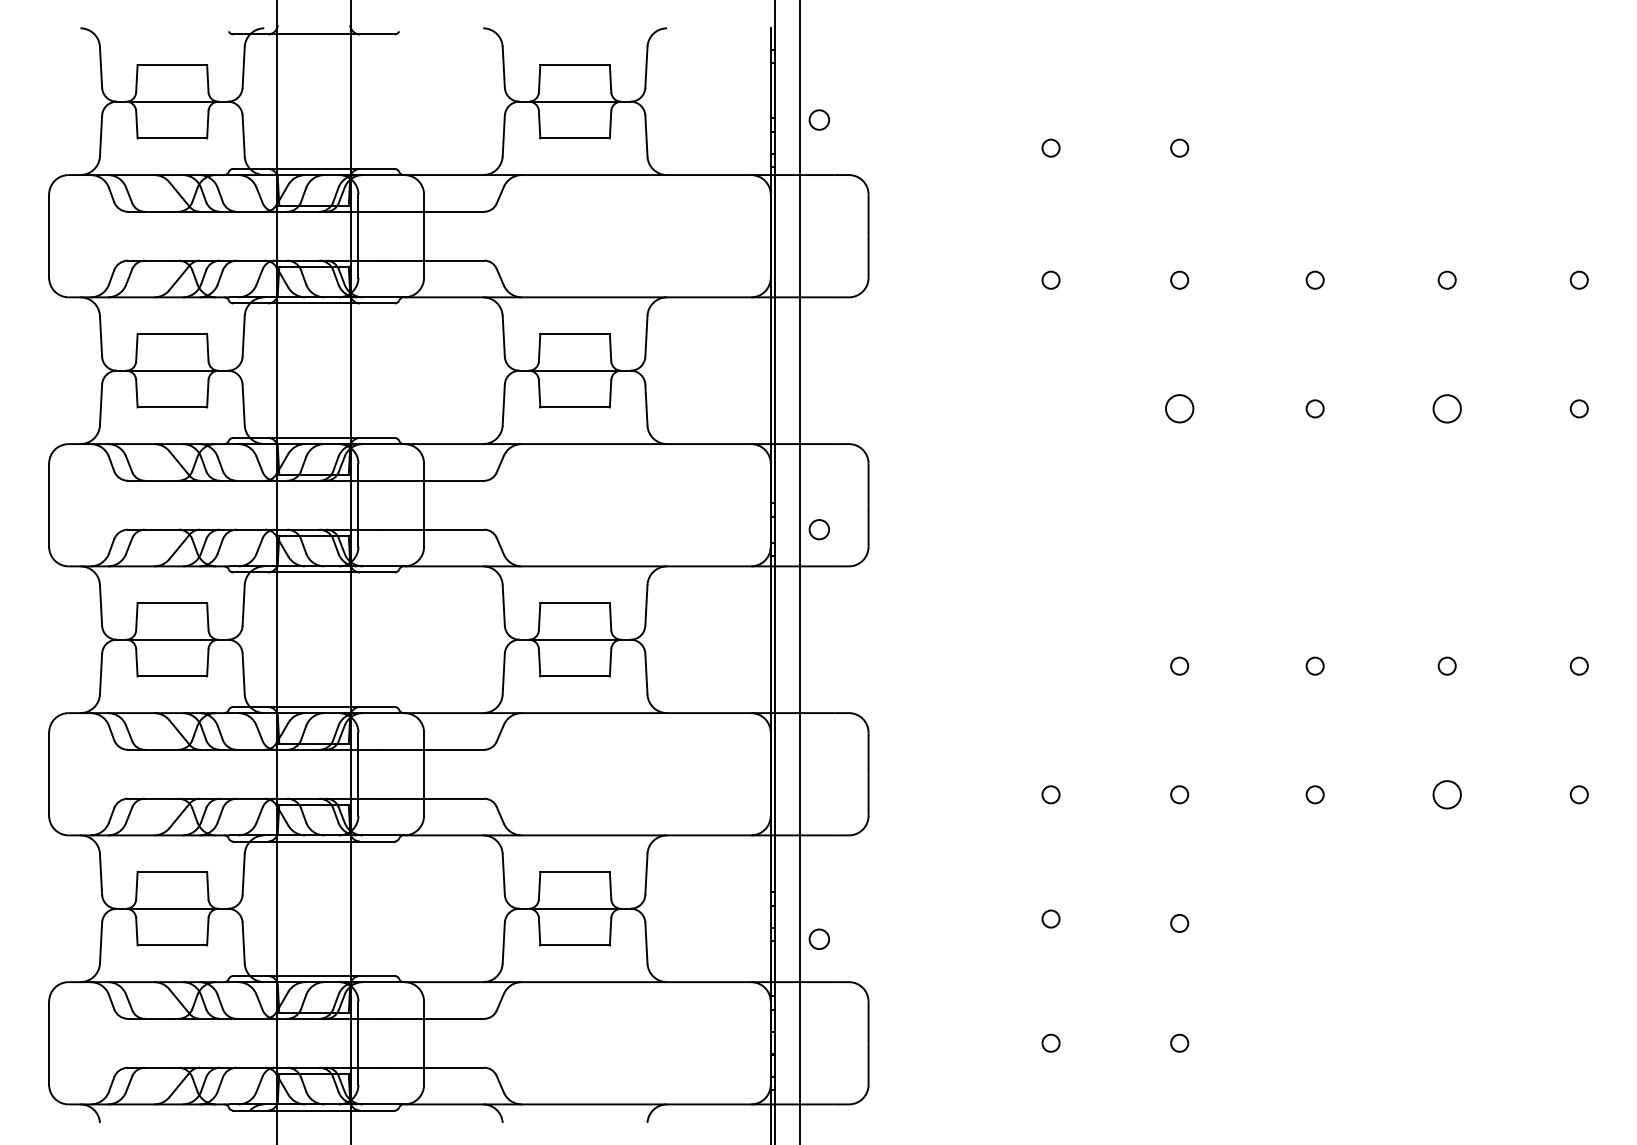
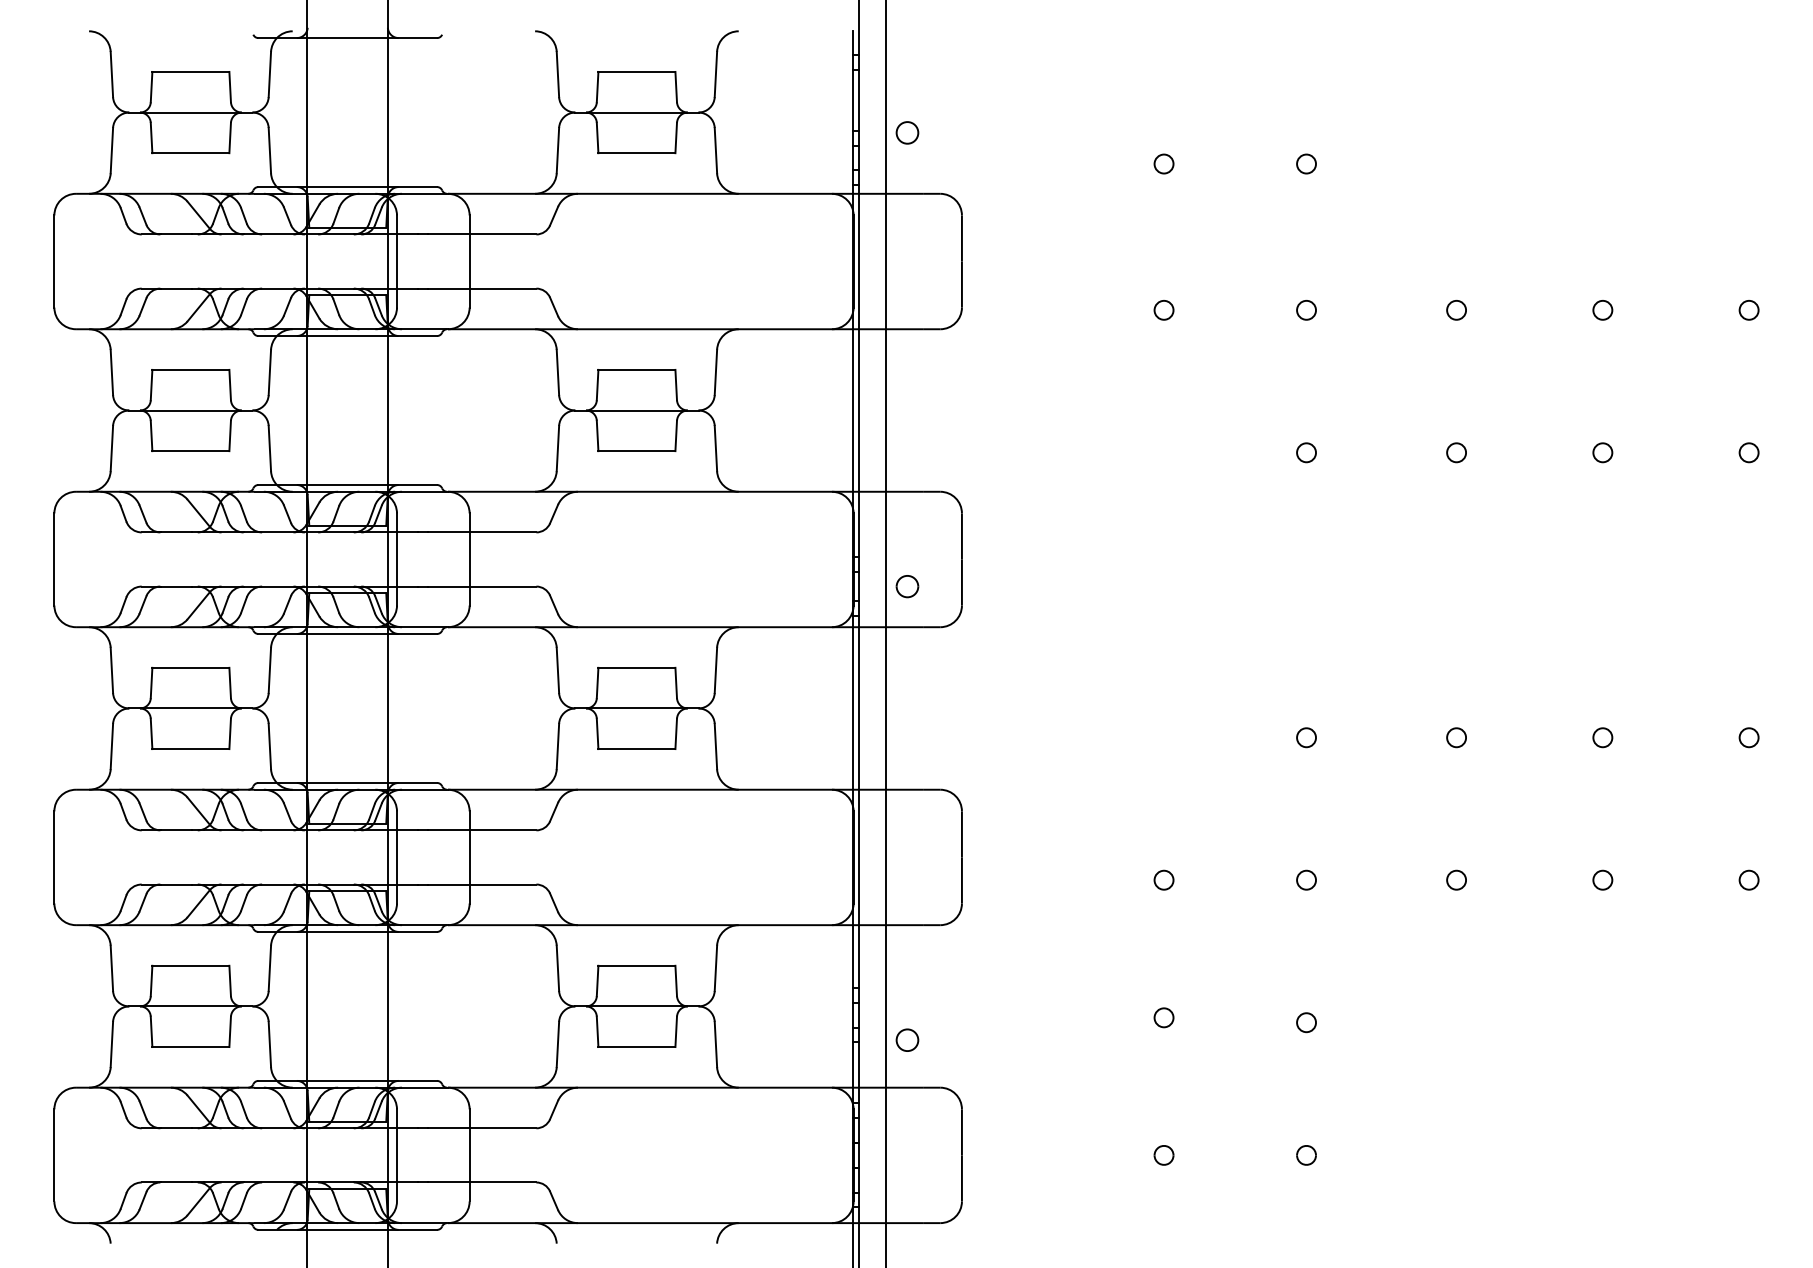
circle: (1179, 408) -> (1306, 452), size x0.62
circle: (1446, 408) -> (1602, 452), size x0.62
circle: (1446, 794) -> (1602, 879), size x0.62

